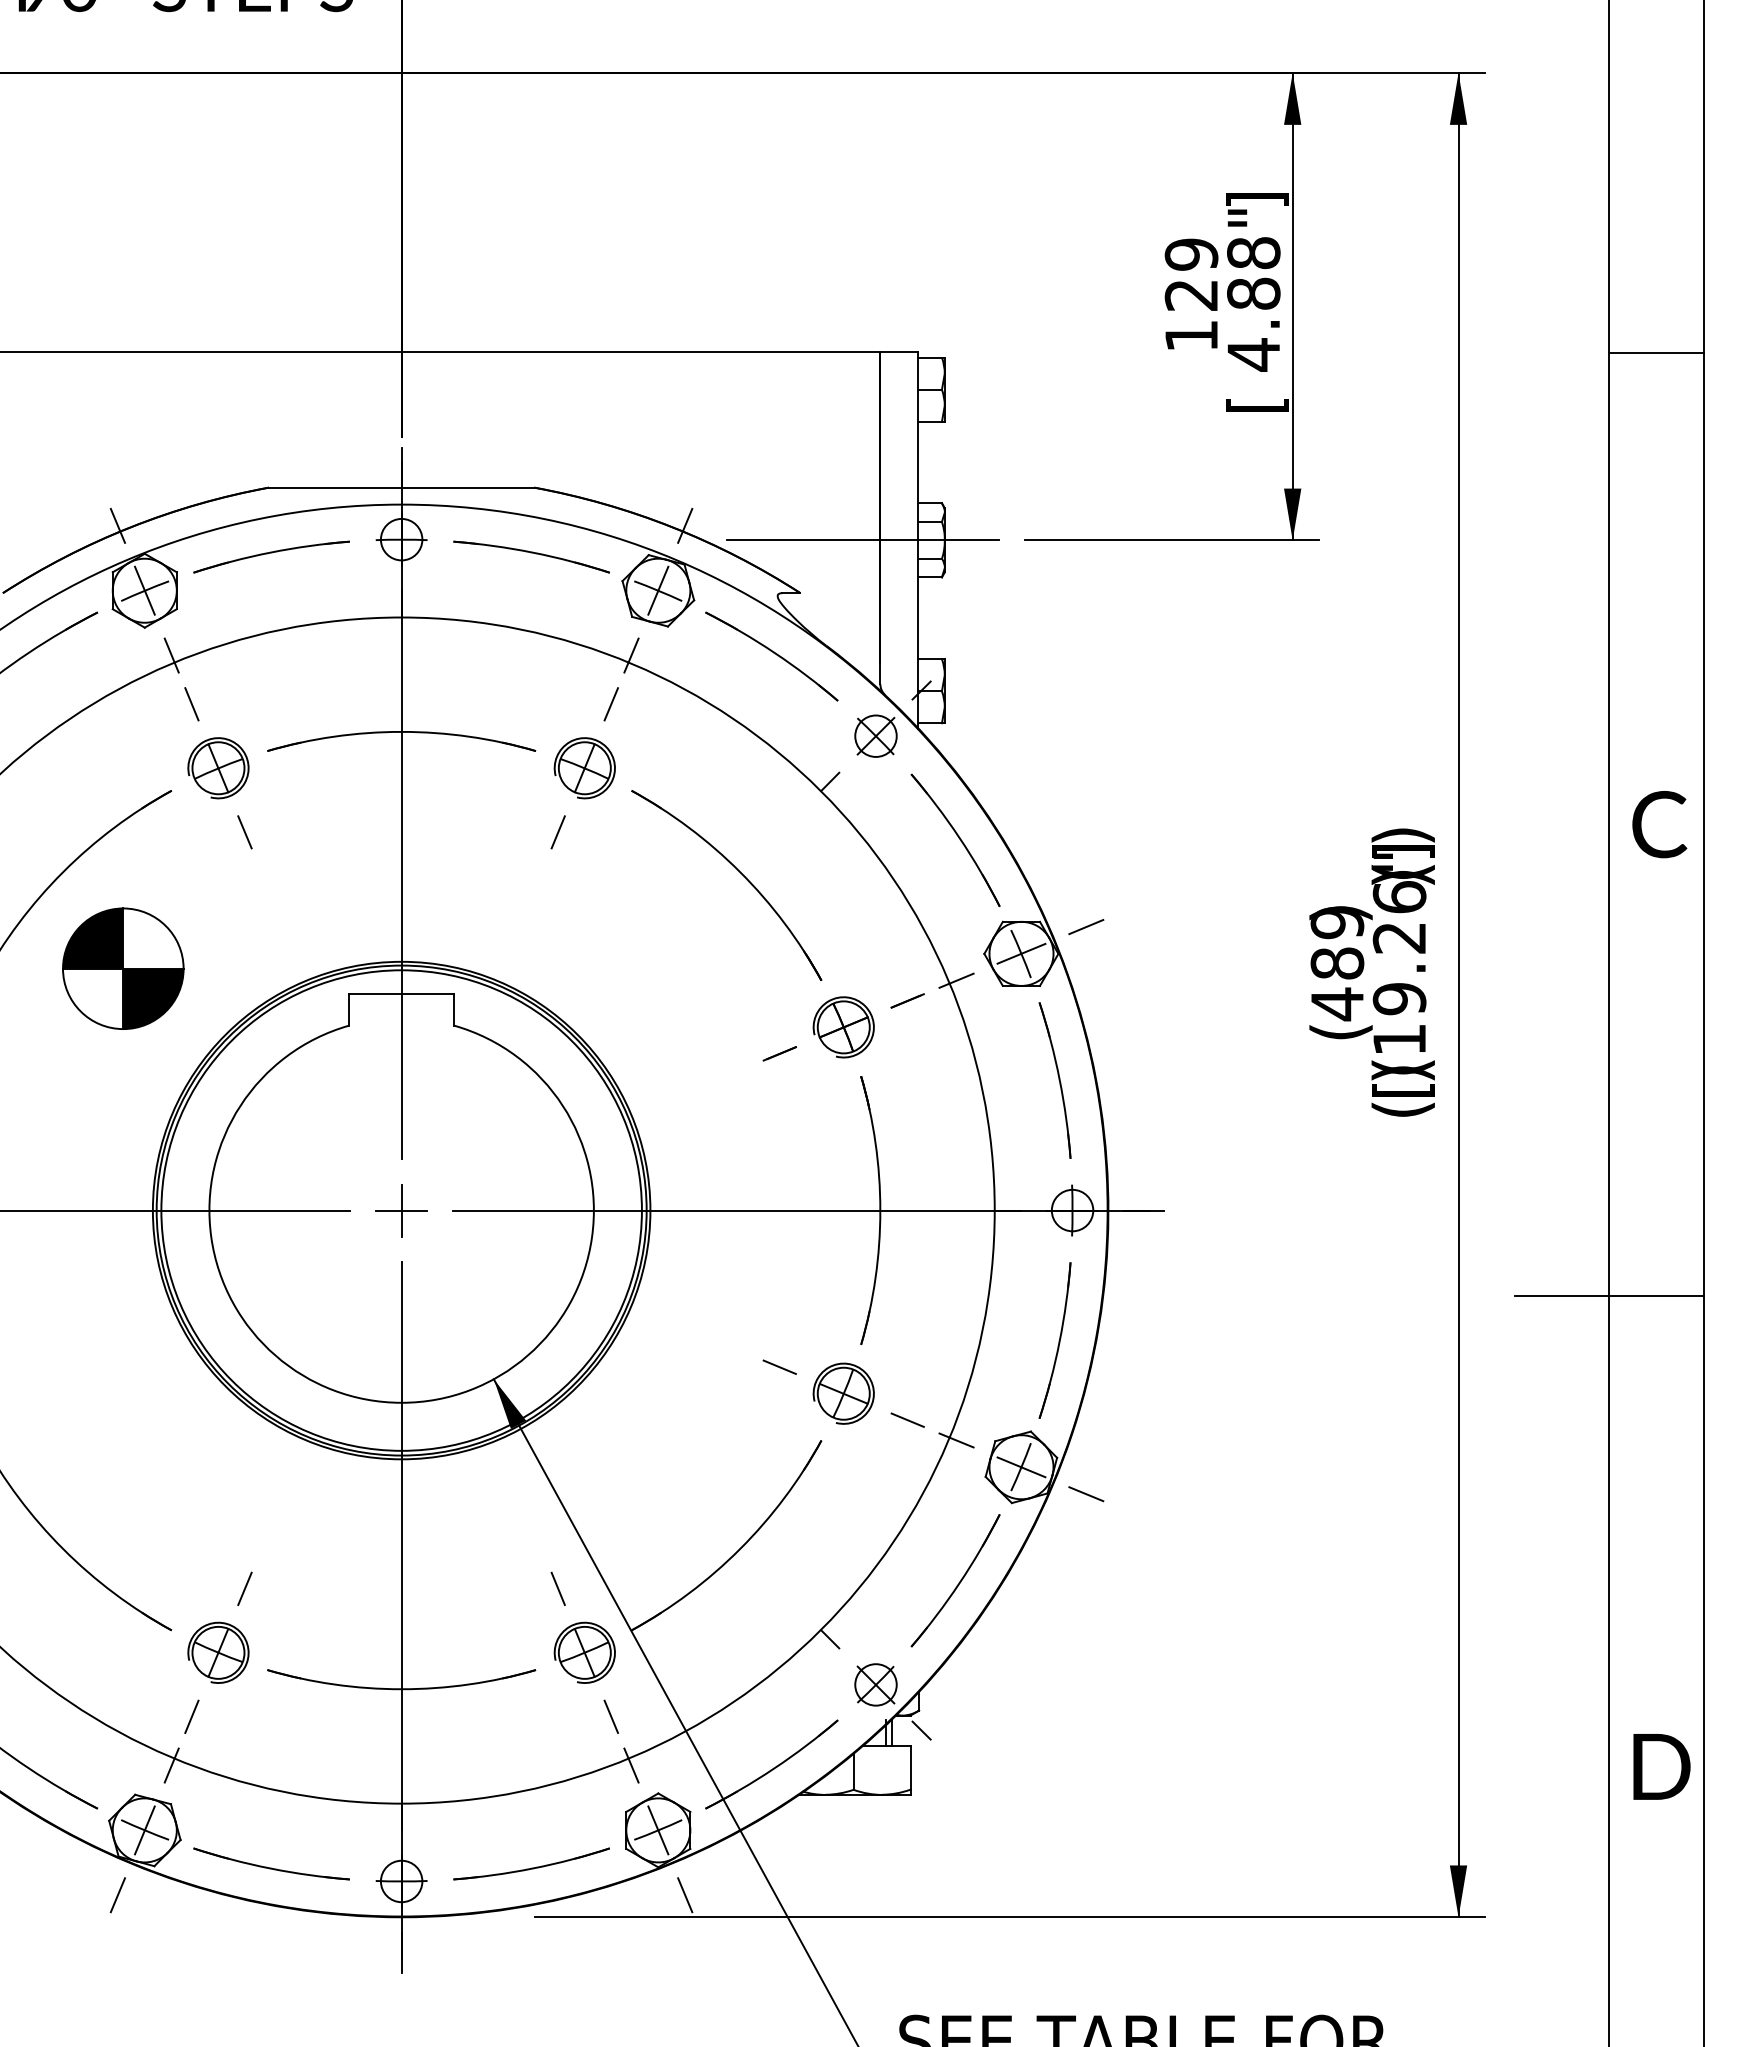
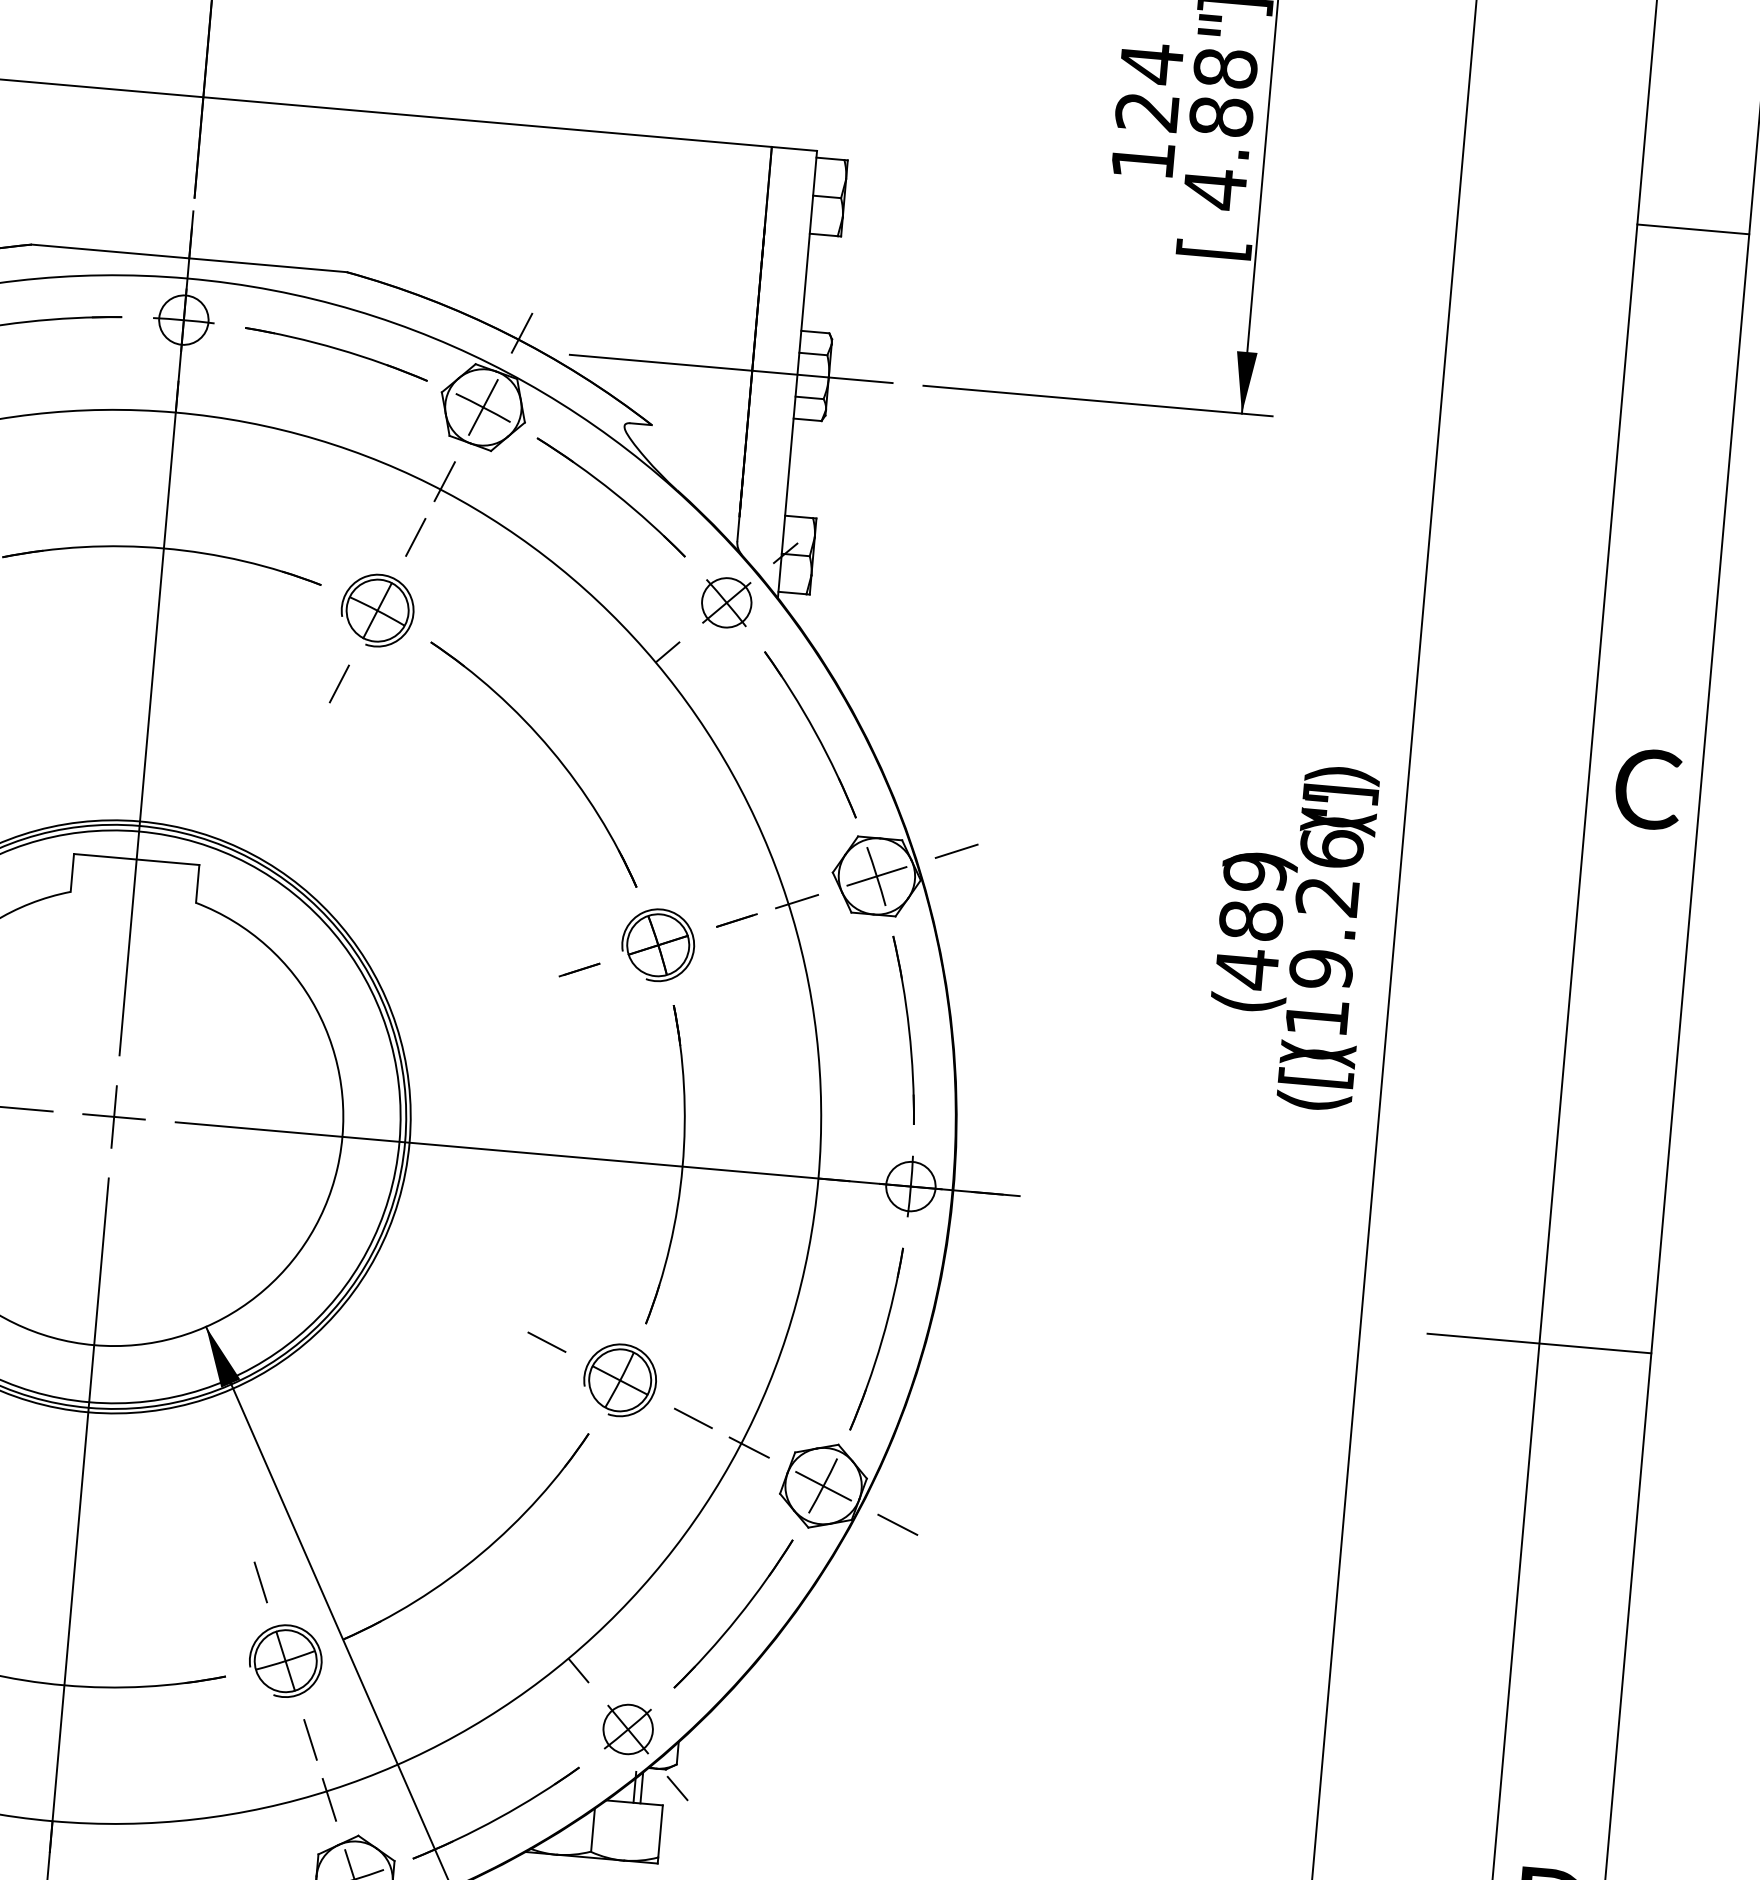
text: (1191, 254) -> (1151, 63), 129 -> 124

